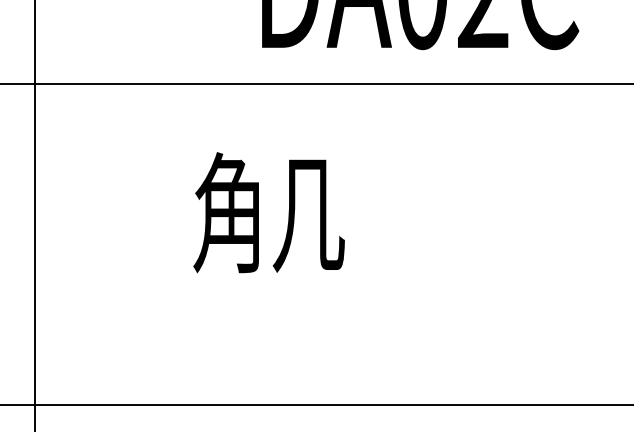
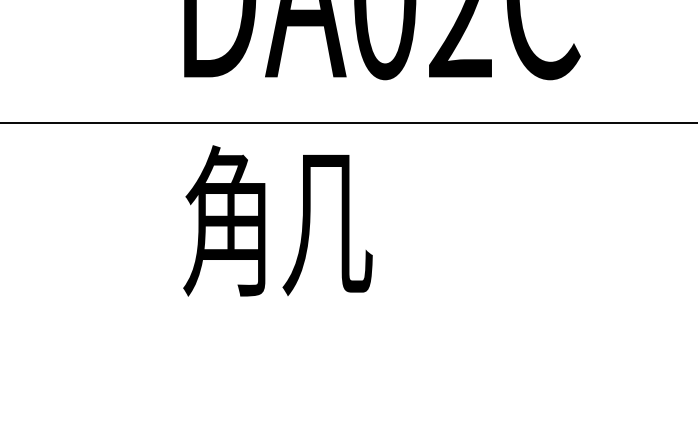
text: (268, 212) -> (277, 220), moved

